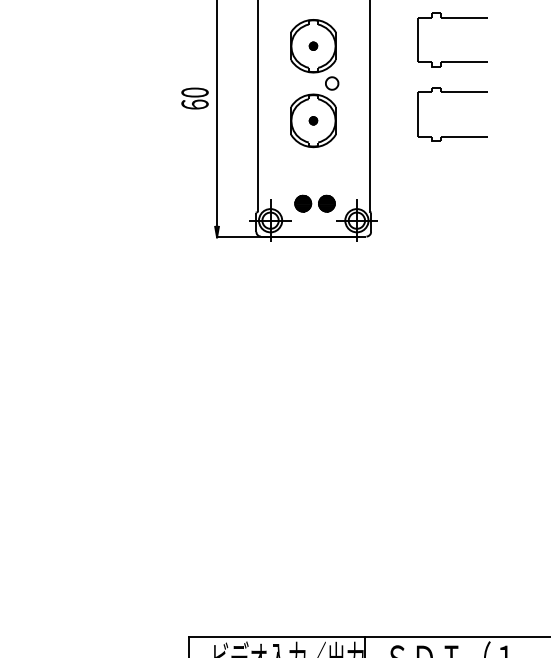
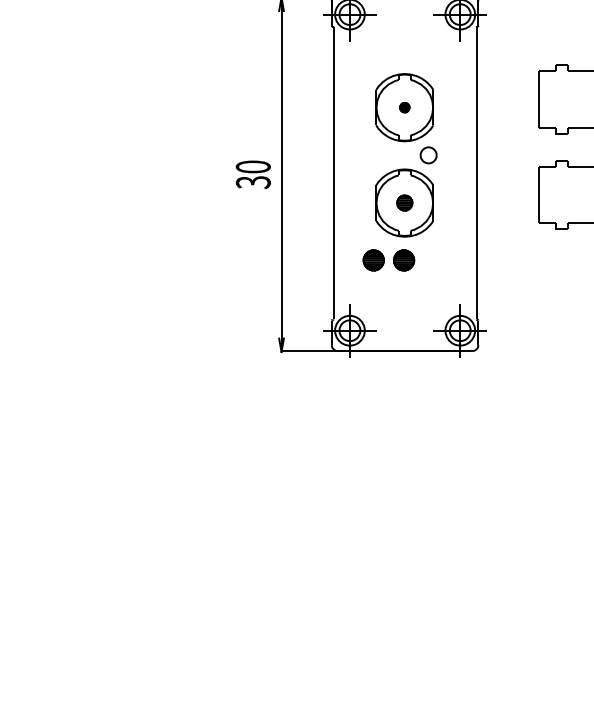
text: (194, 104) -> (252, 182), 60 -> 30
part: (313, 120) -> (404, 202), size x1.6
part: (314, 203) -> (388, 260), moved

